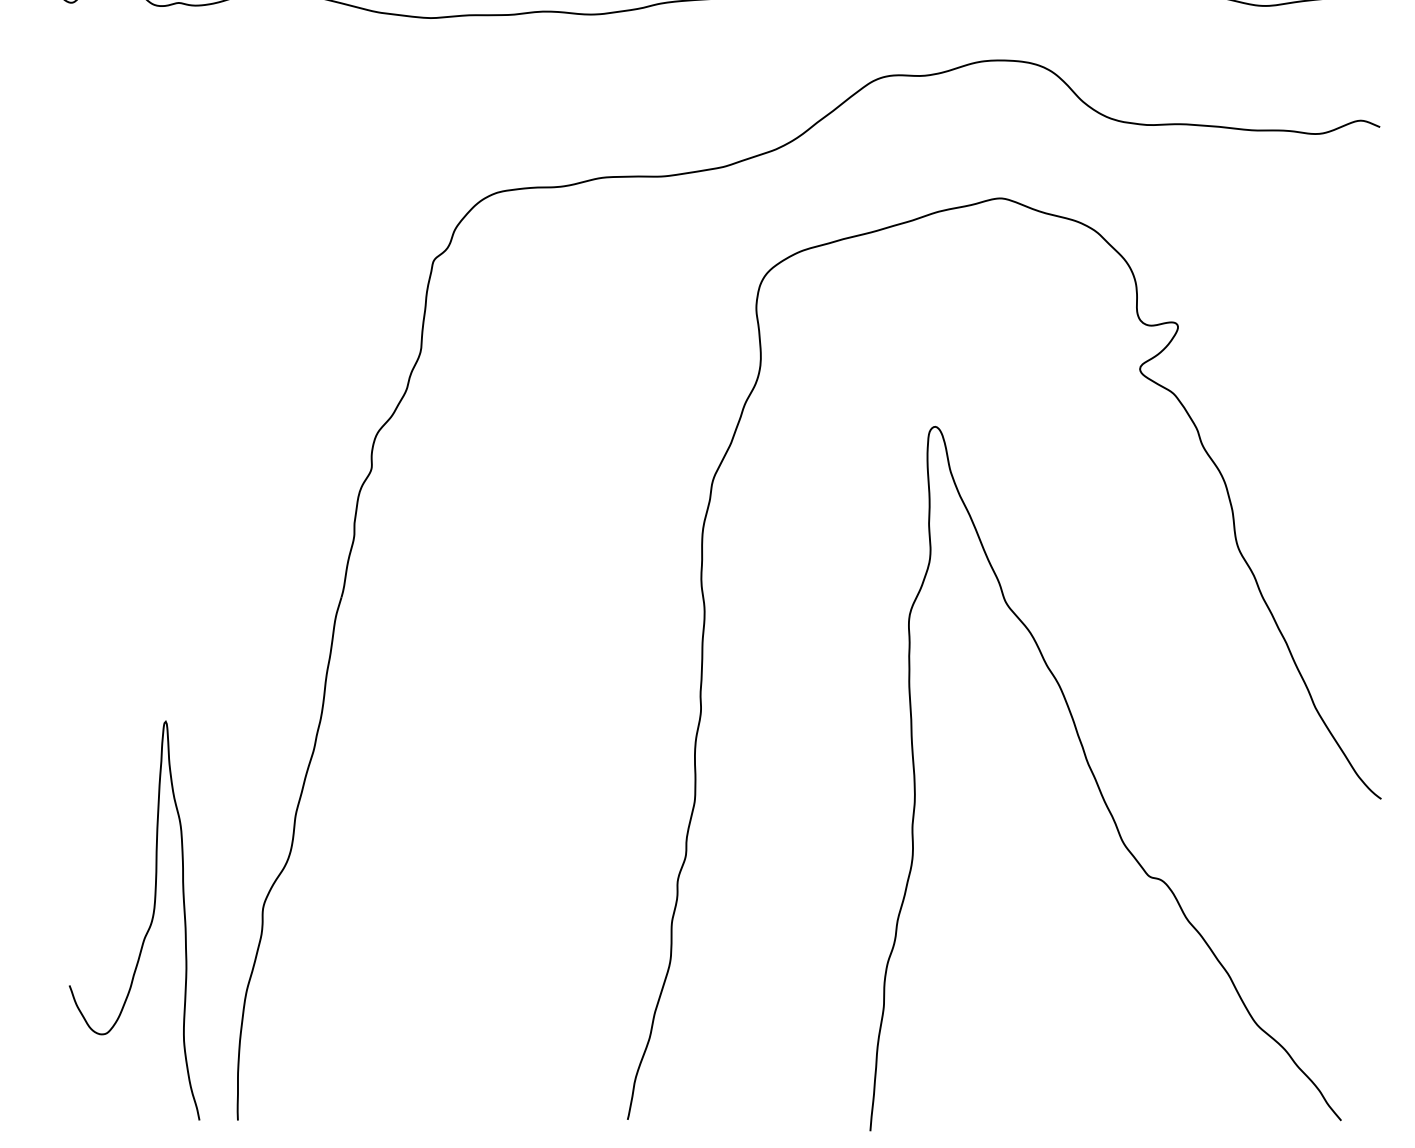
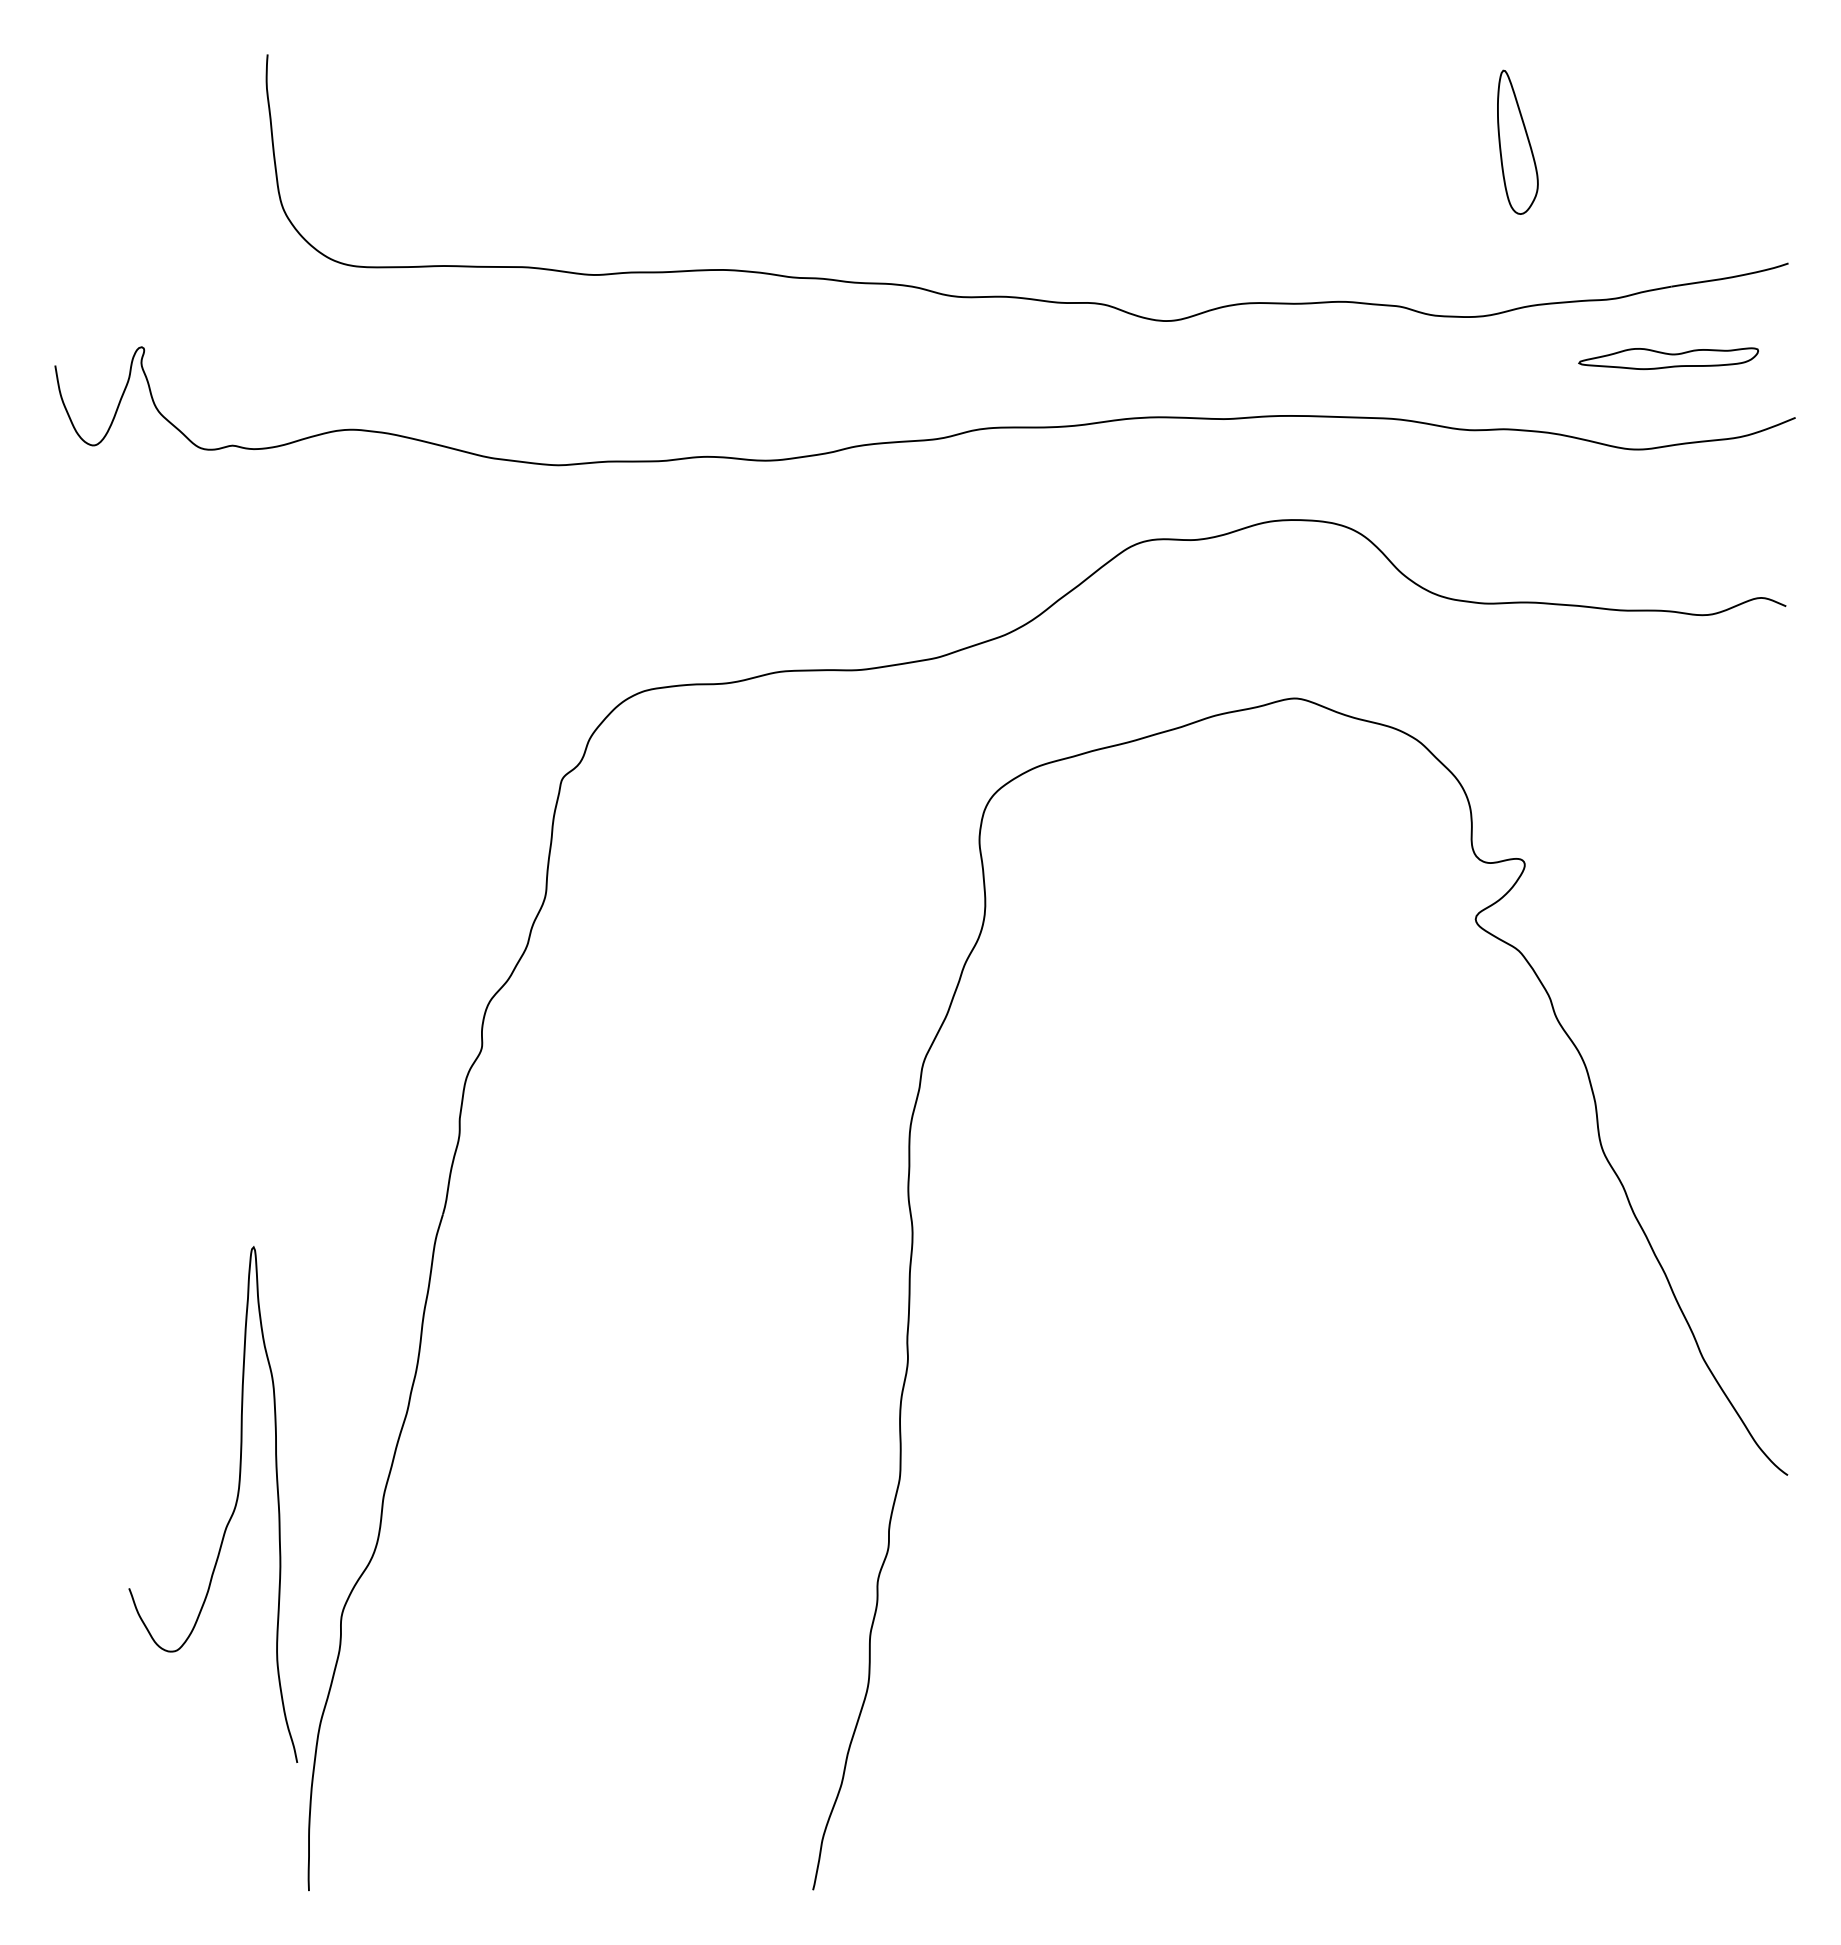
curve: (1097, 781) -> (1420, 1452), removed
curve: (149, 926) -> (232, 1511), moved

